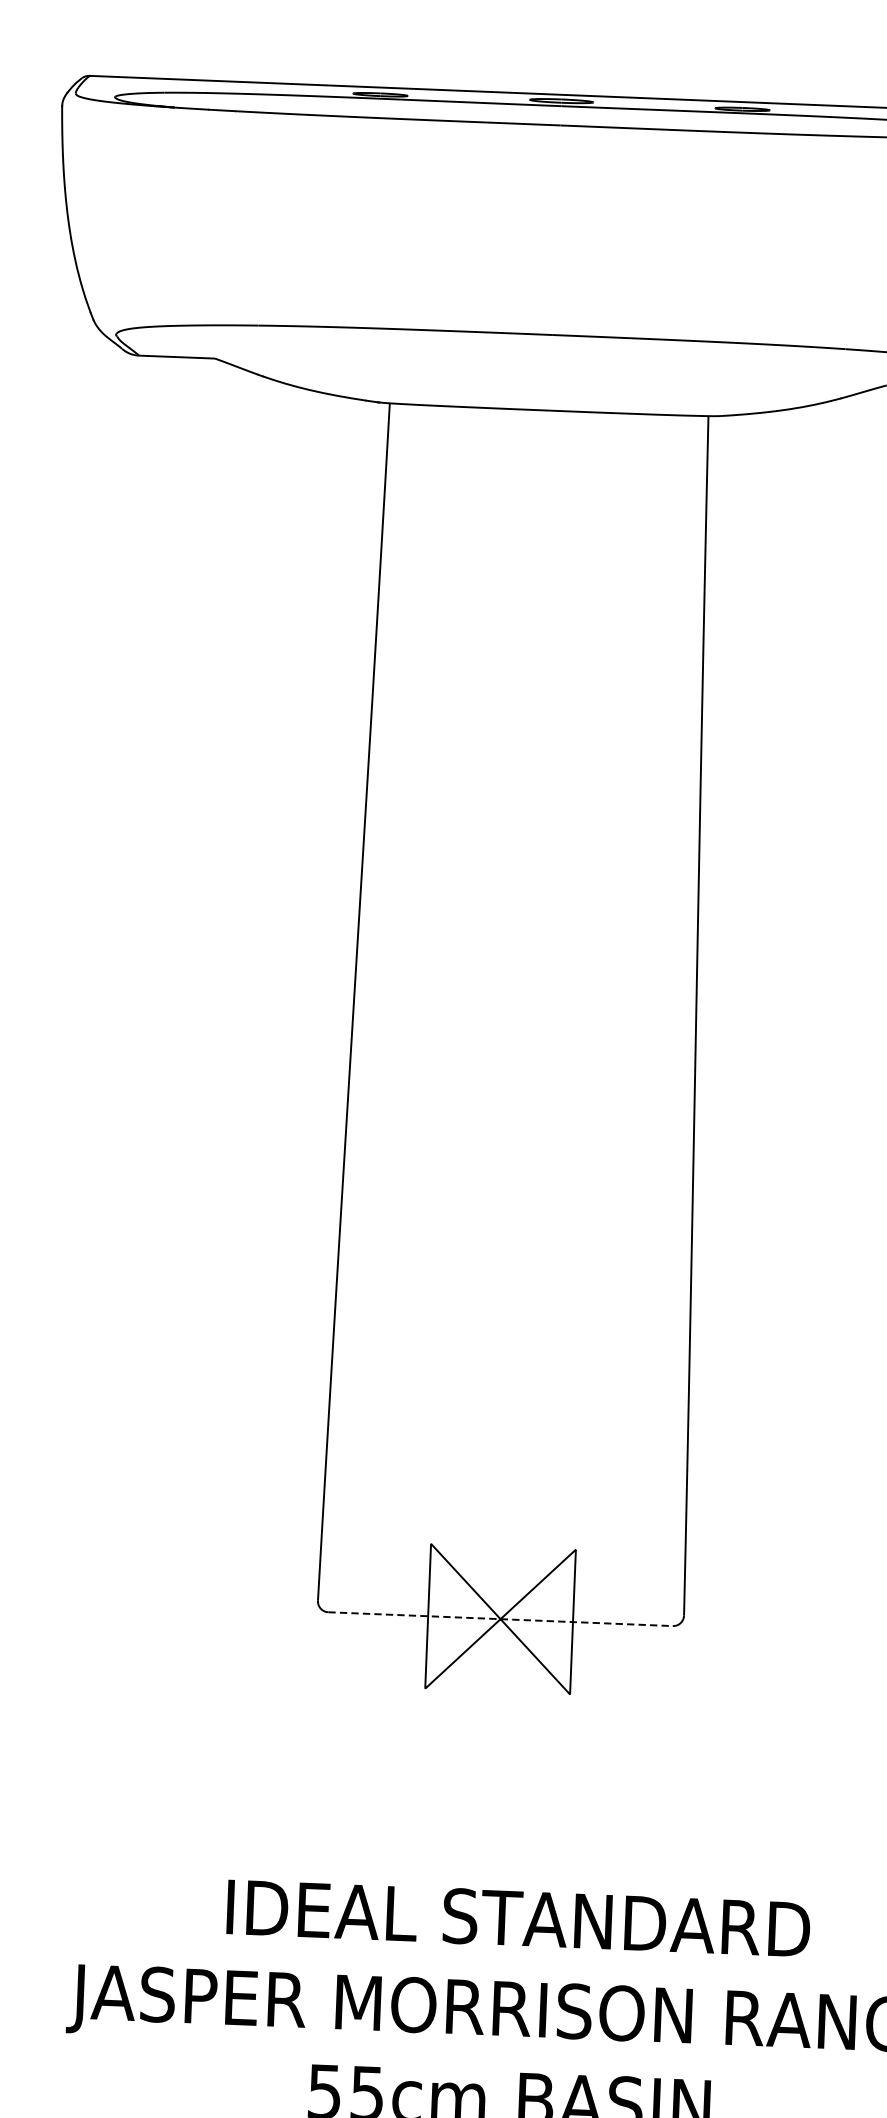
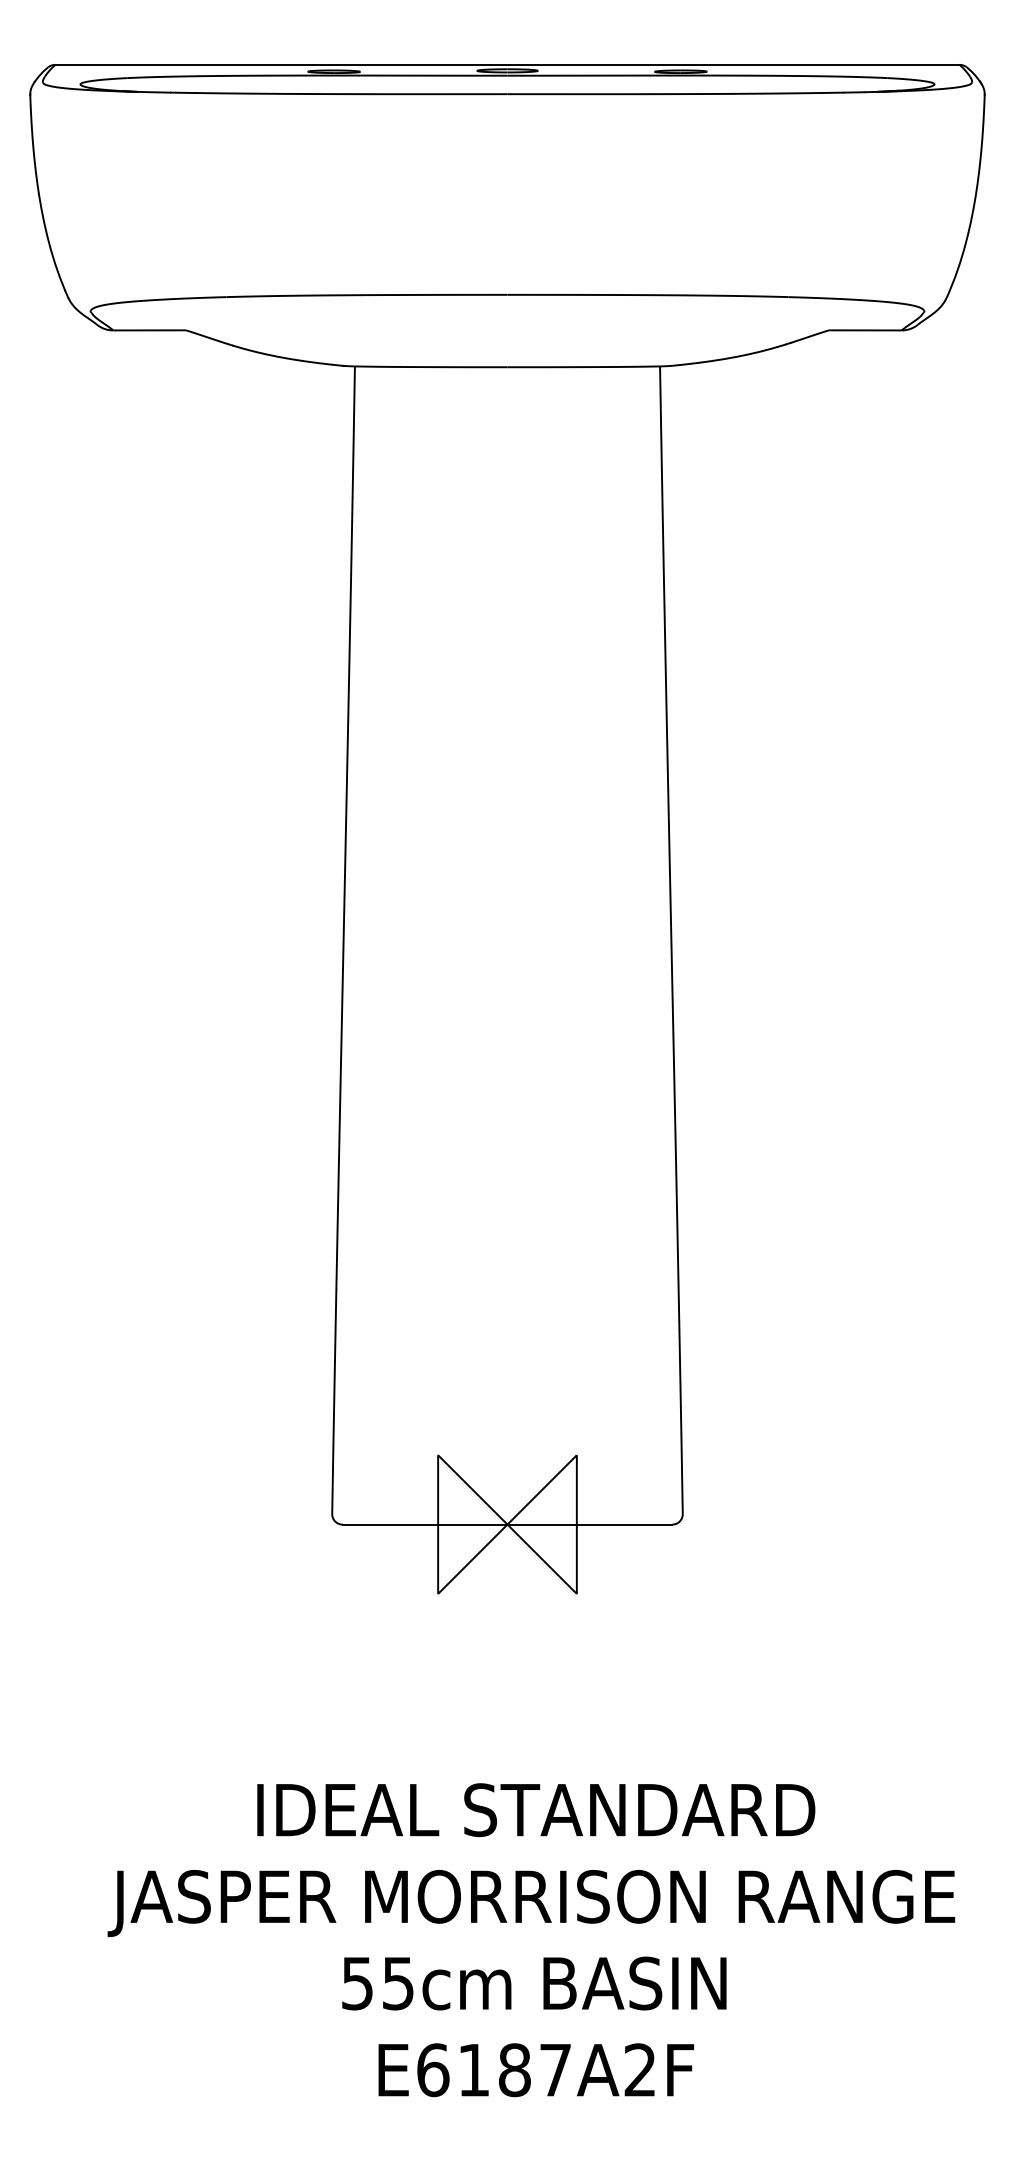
line: (500, 1619) -> (507, 1524), dashed -> solid

